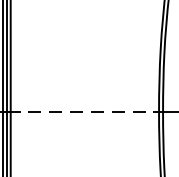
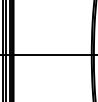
line: (82, 111) -> (51, 55), dashed -> solid

